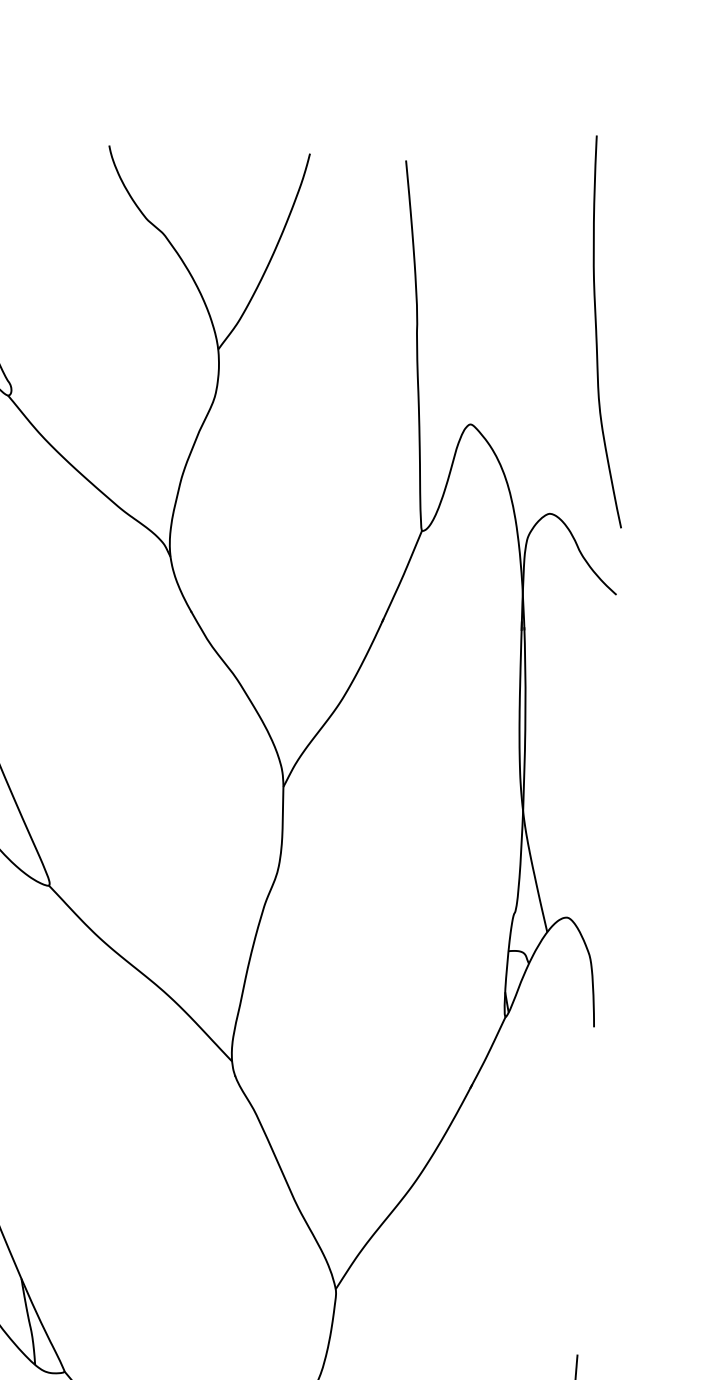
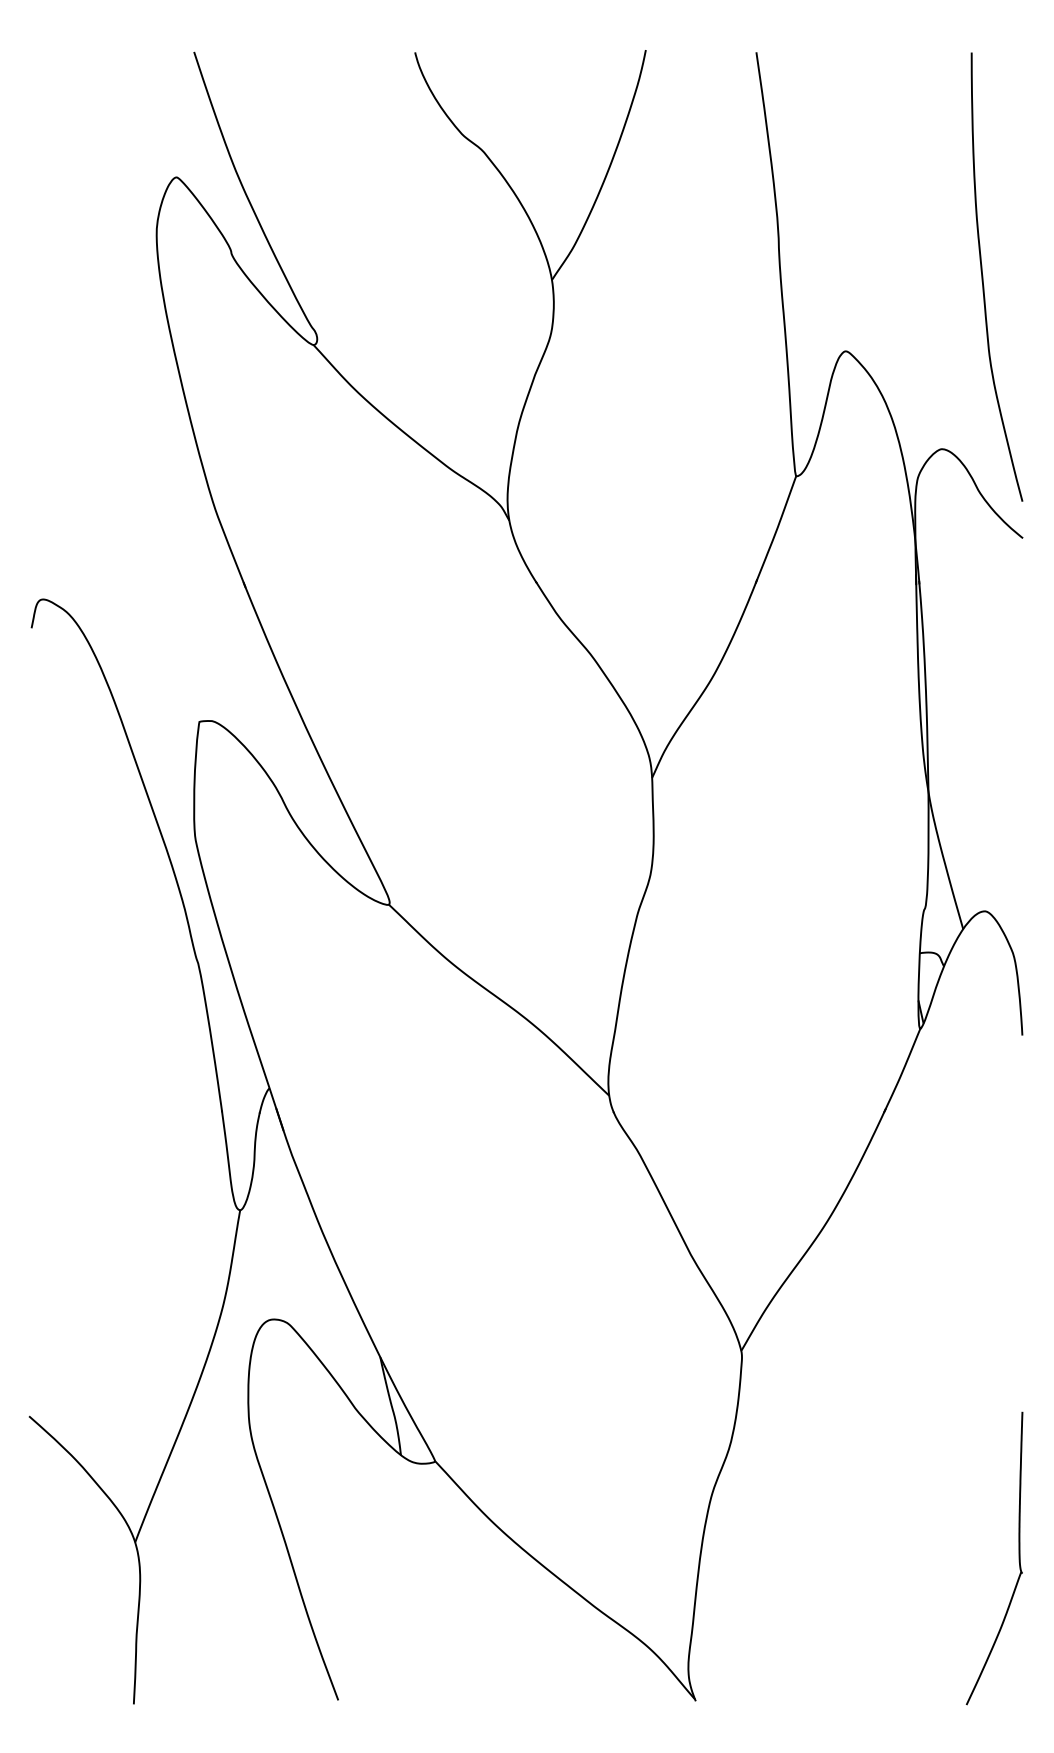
curve: (597, 330) -> (983, 276), moved

